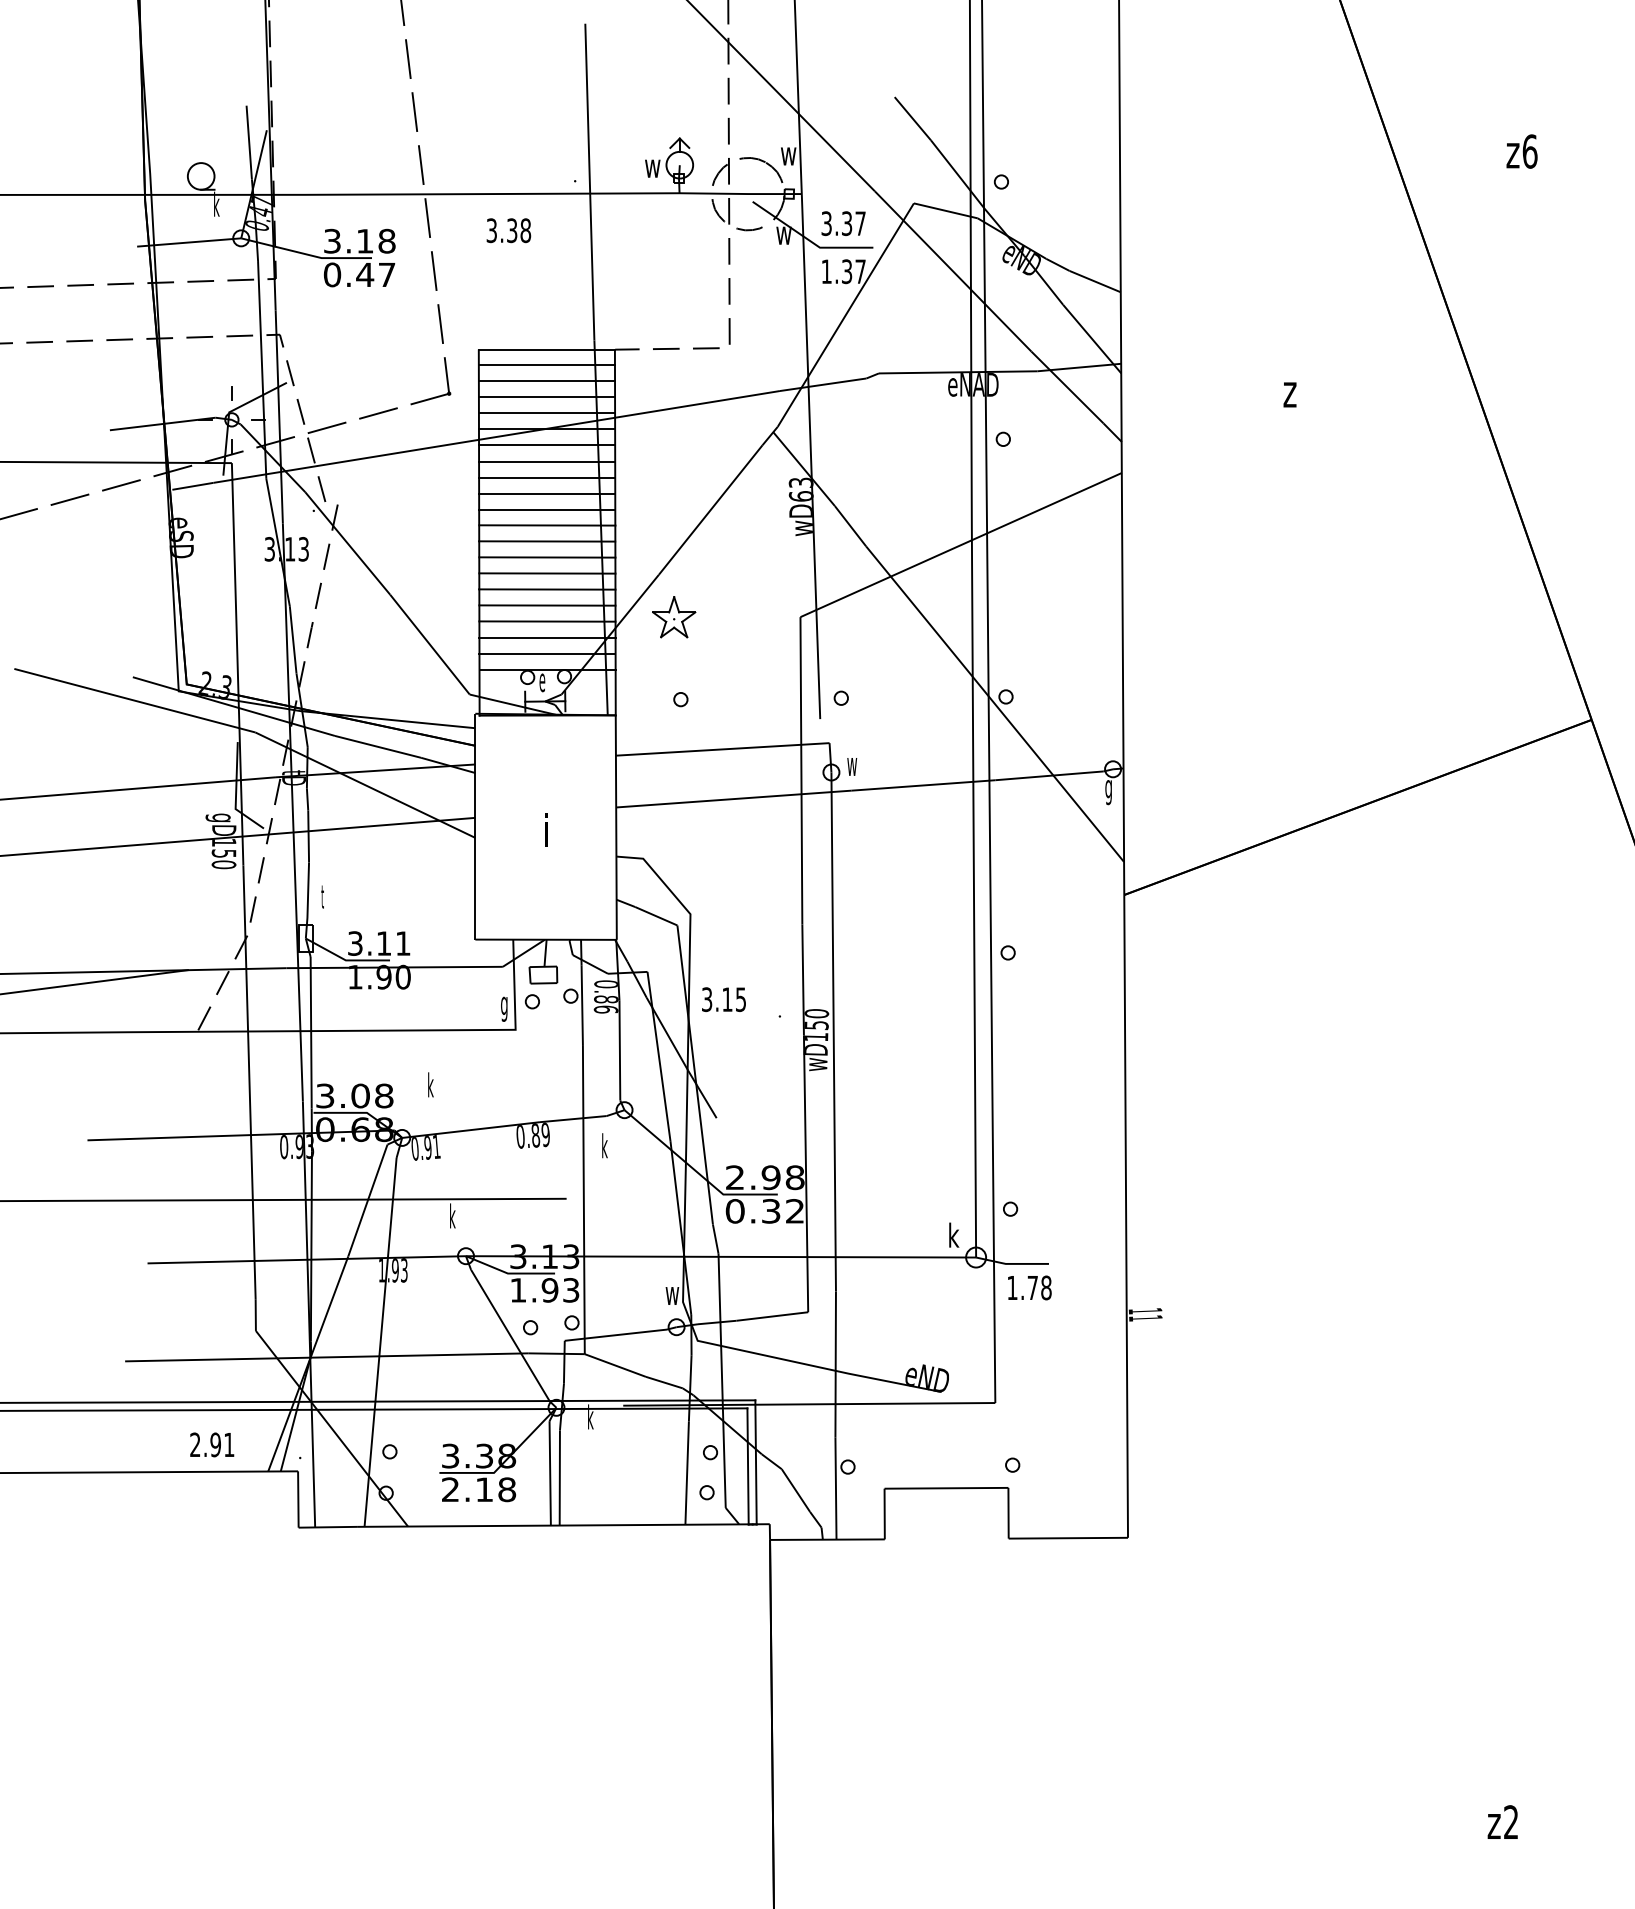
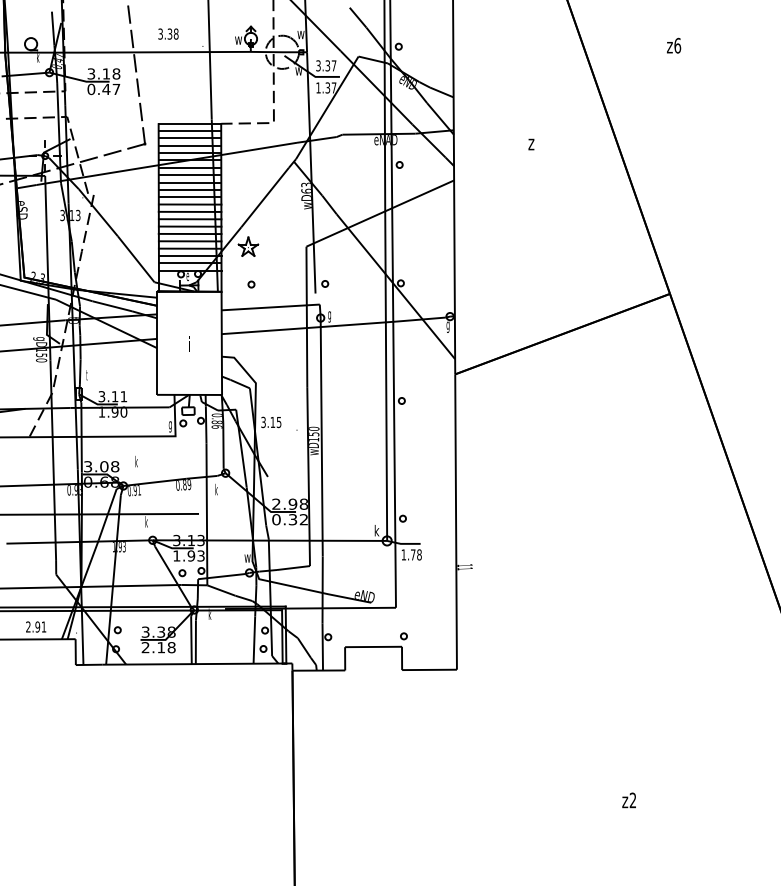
text: (1523, 151) -> (674, 45), moved
text: (508, 229) -> (168, 33), moved
text: (852, 769) -> (330, 316), w -> g

